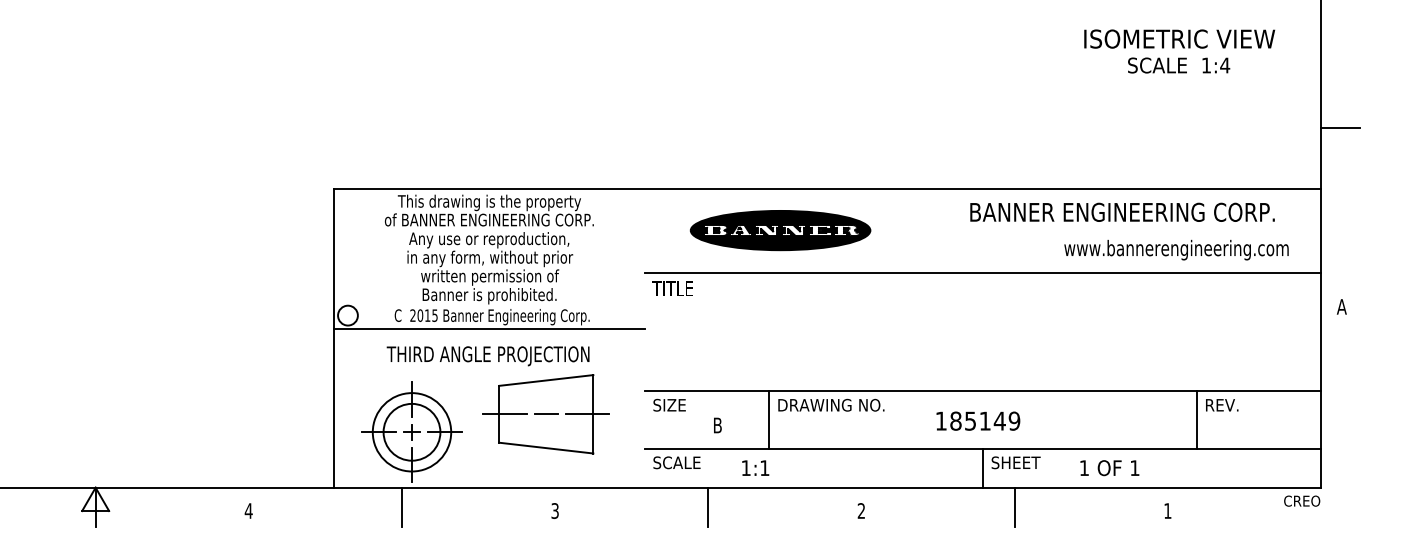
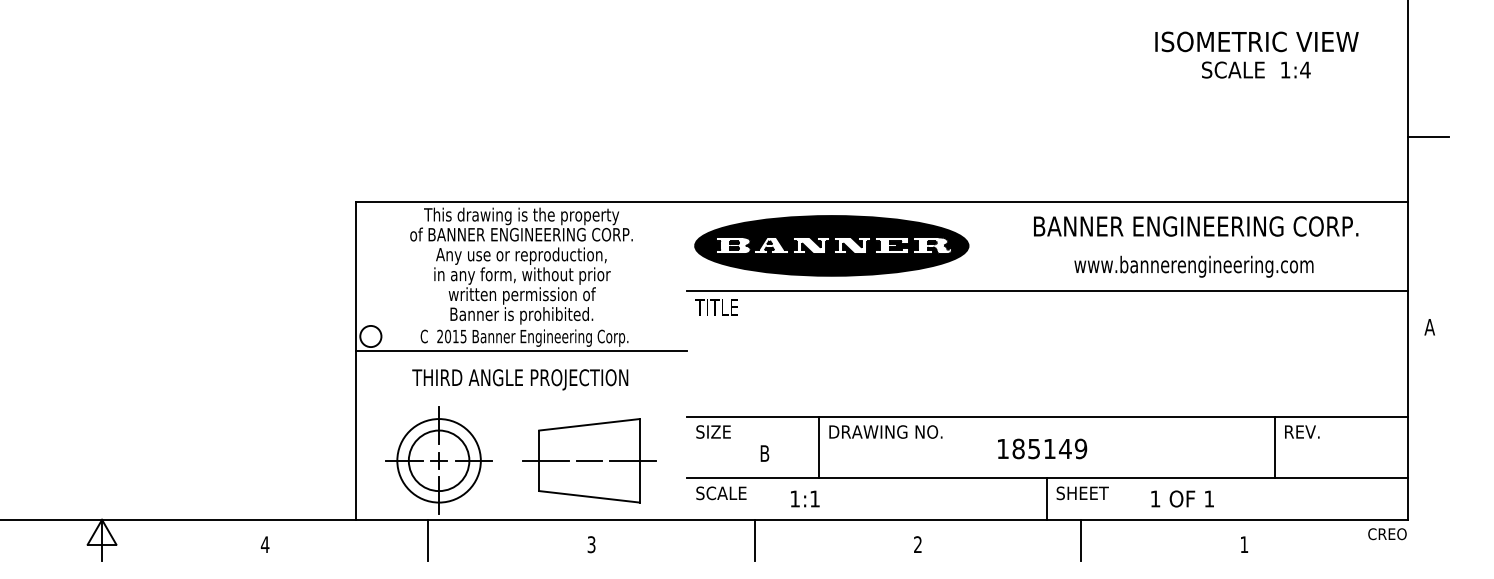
part: (780, 230) -> (831, 245), size x1.43
text: (1176, 249) -> (1193, 266), moved
part: (545, 414) -> (588, 461), moved

